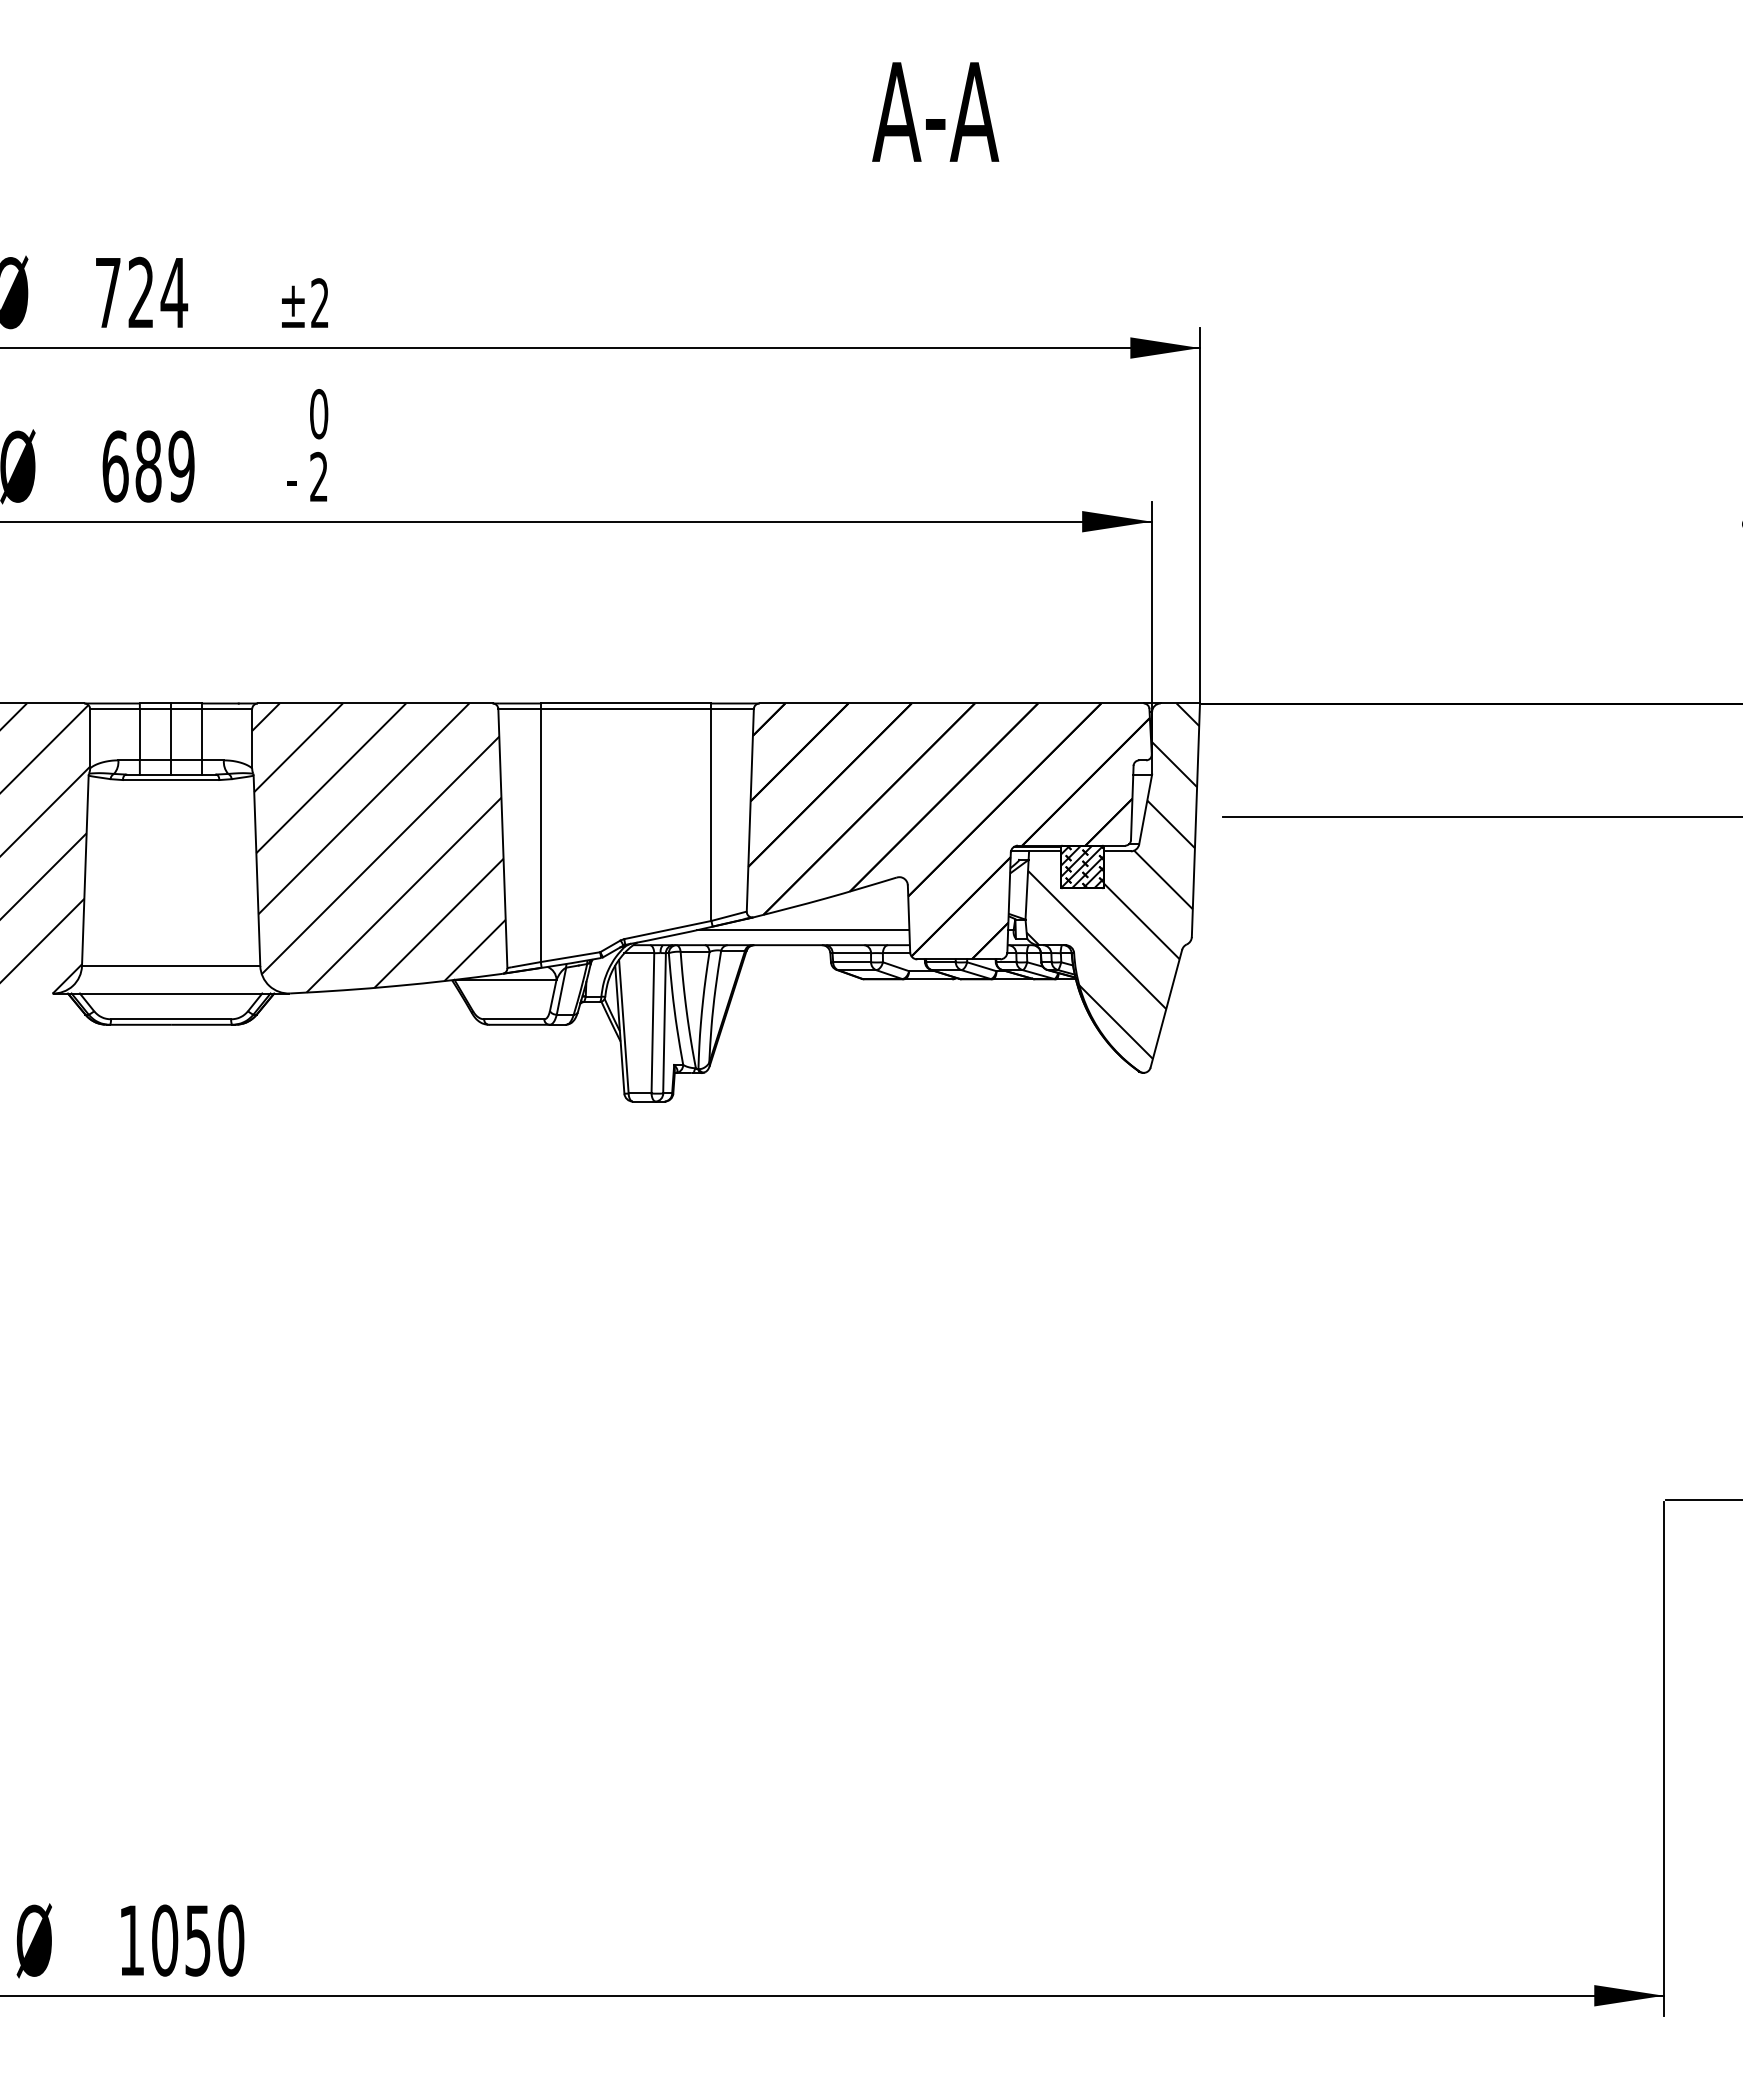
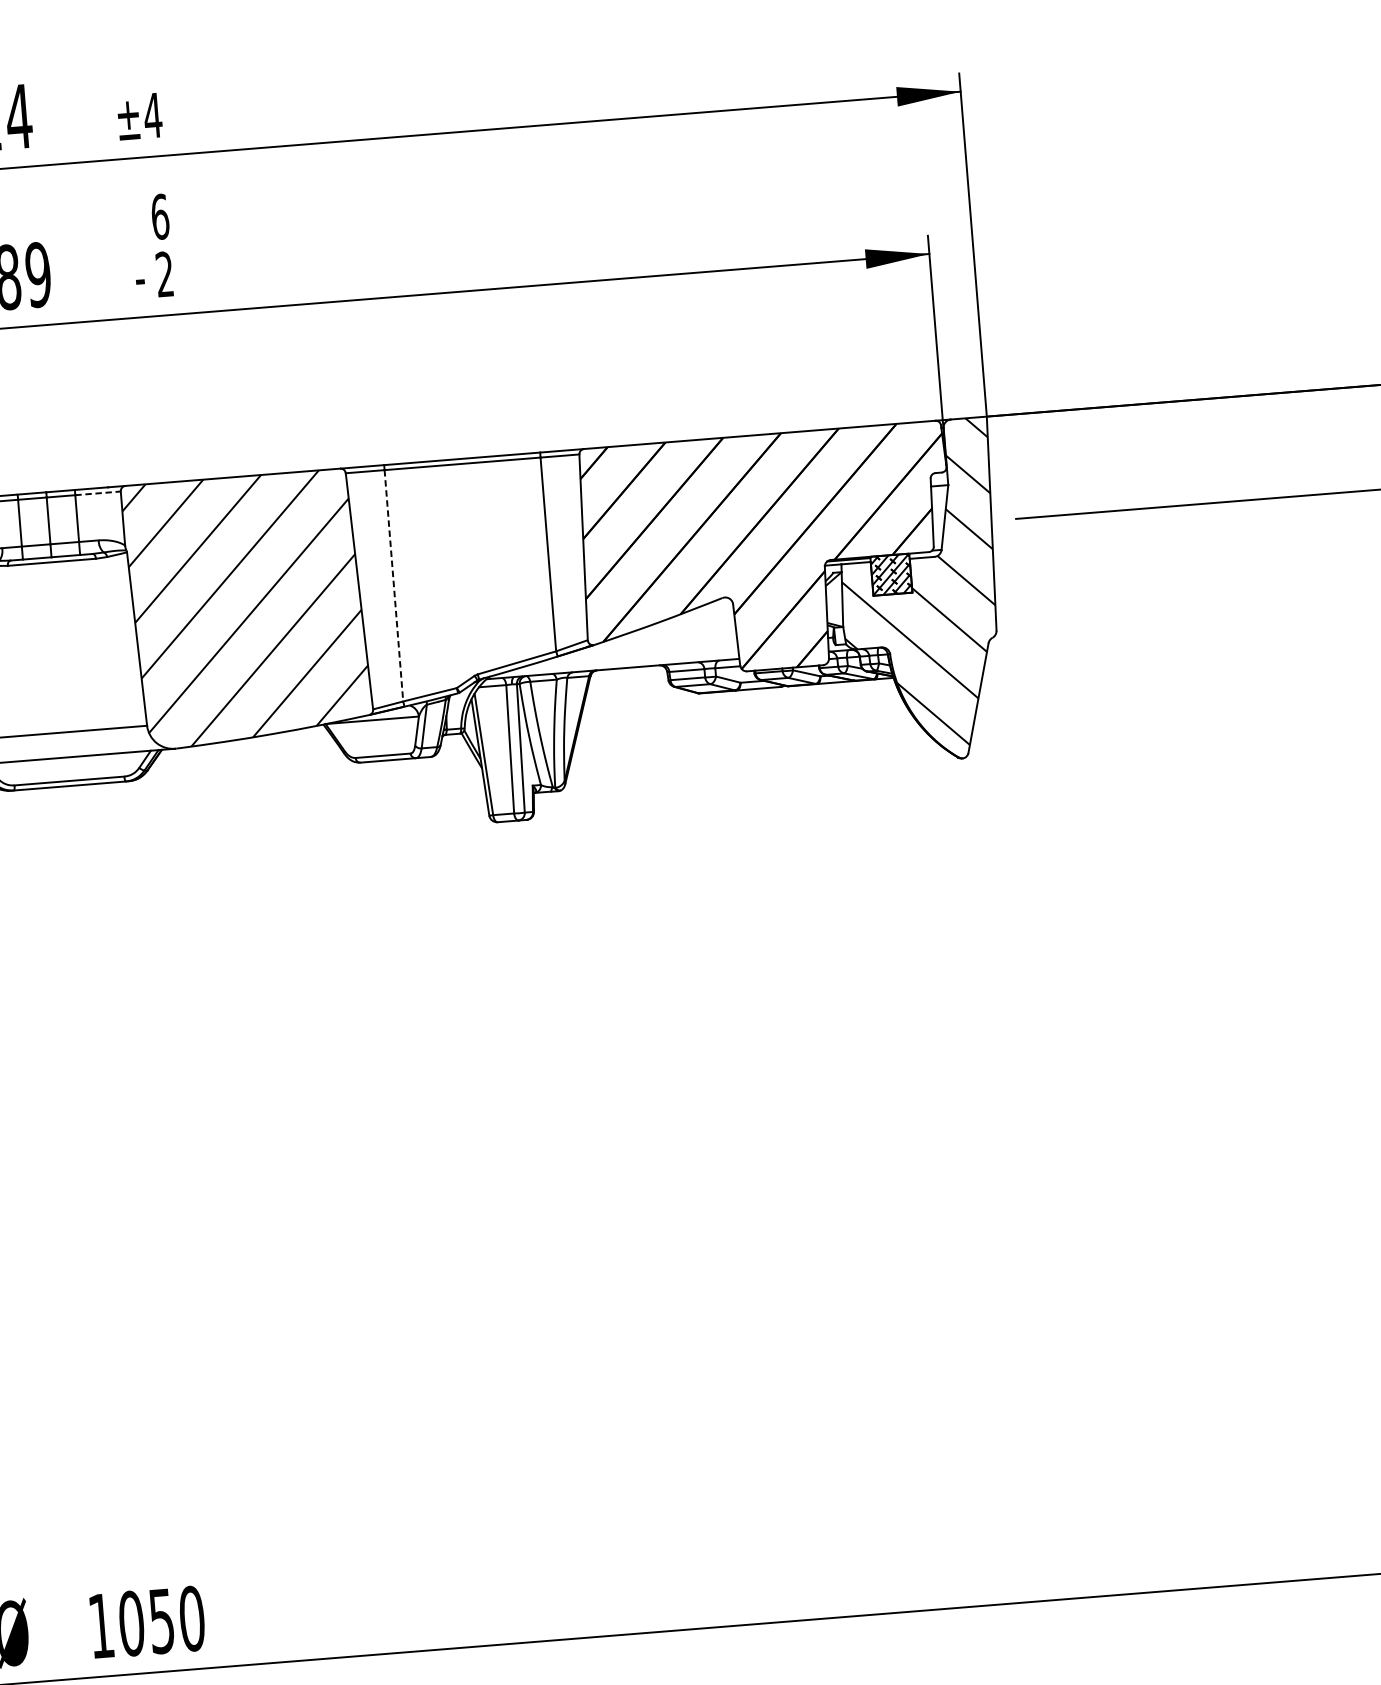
text: (319, 302) -> (152, 114), ±2 -> ±4
text: (319, 414) -> (160, 217), 0 -> 6
line: (227, 709) -> (98, 493), solid -> dashed
line: (540, 835) -> (393, 585), solid -> dashed
line: (802, 930) -> (640, 653), removed

